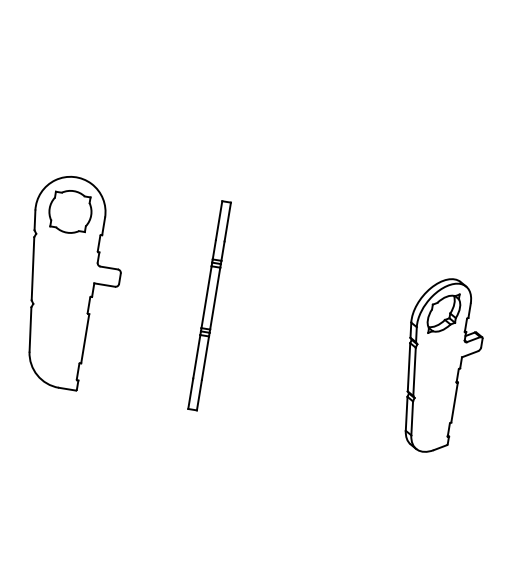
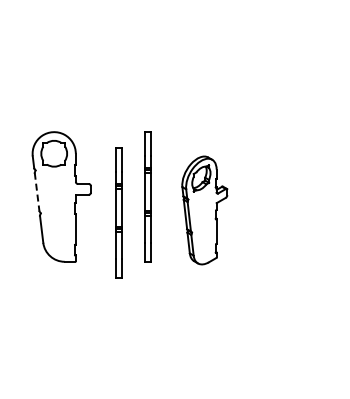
line: (33, 269) -> (37, 192), solid -> dashed
part: (158, 322) -> (118, 212), added
part: (440, 365) -> (204, 210), moved

